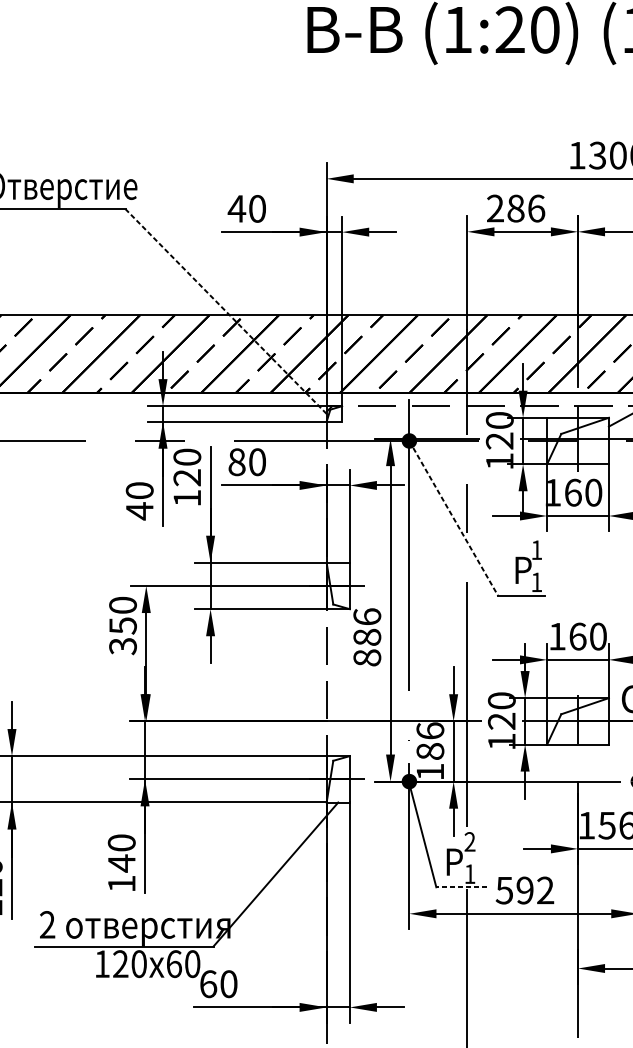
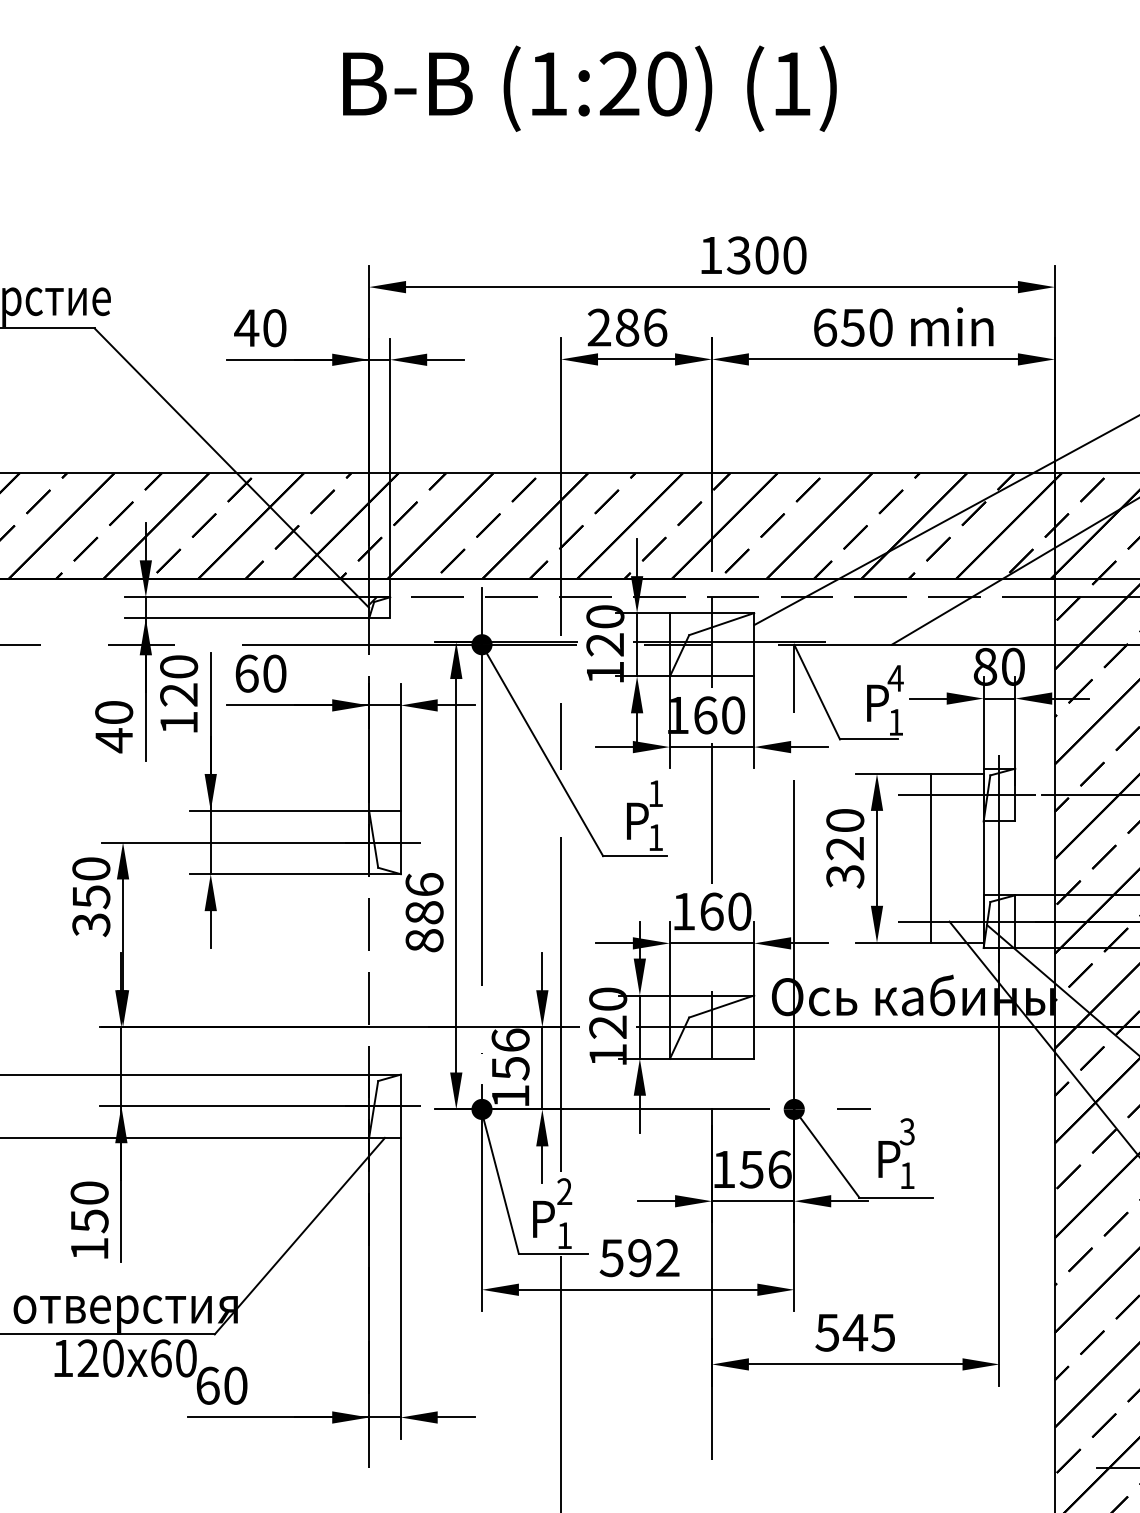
line: (225, 311) -> (231, 468), dashed -> solid
text: (236, 462) -> (246, 673), 80 -> 60
line: (453, 518) -> (542, 750), dashed -> solid
line: (577, 564) -> (711, 813), added
text: (430, 751) -> (510, 1068), 186 -> 156
text: (121, 863) -> (89, 1220), 140 -> 150
line: (461, 887) -> (553, 1253), dashed -> solid

